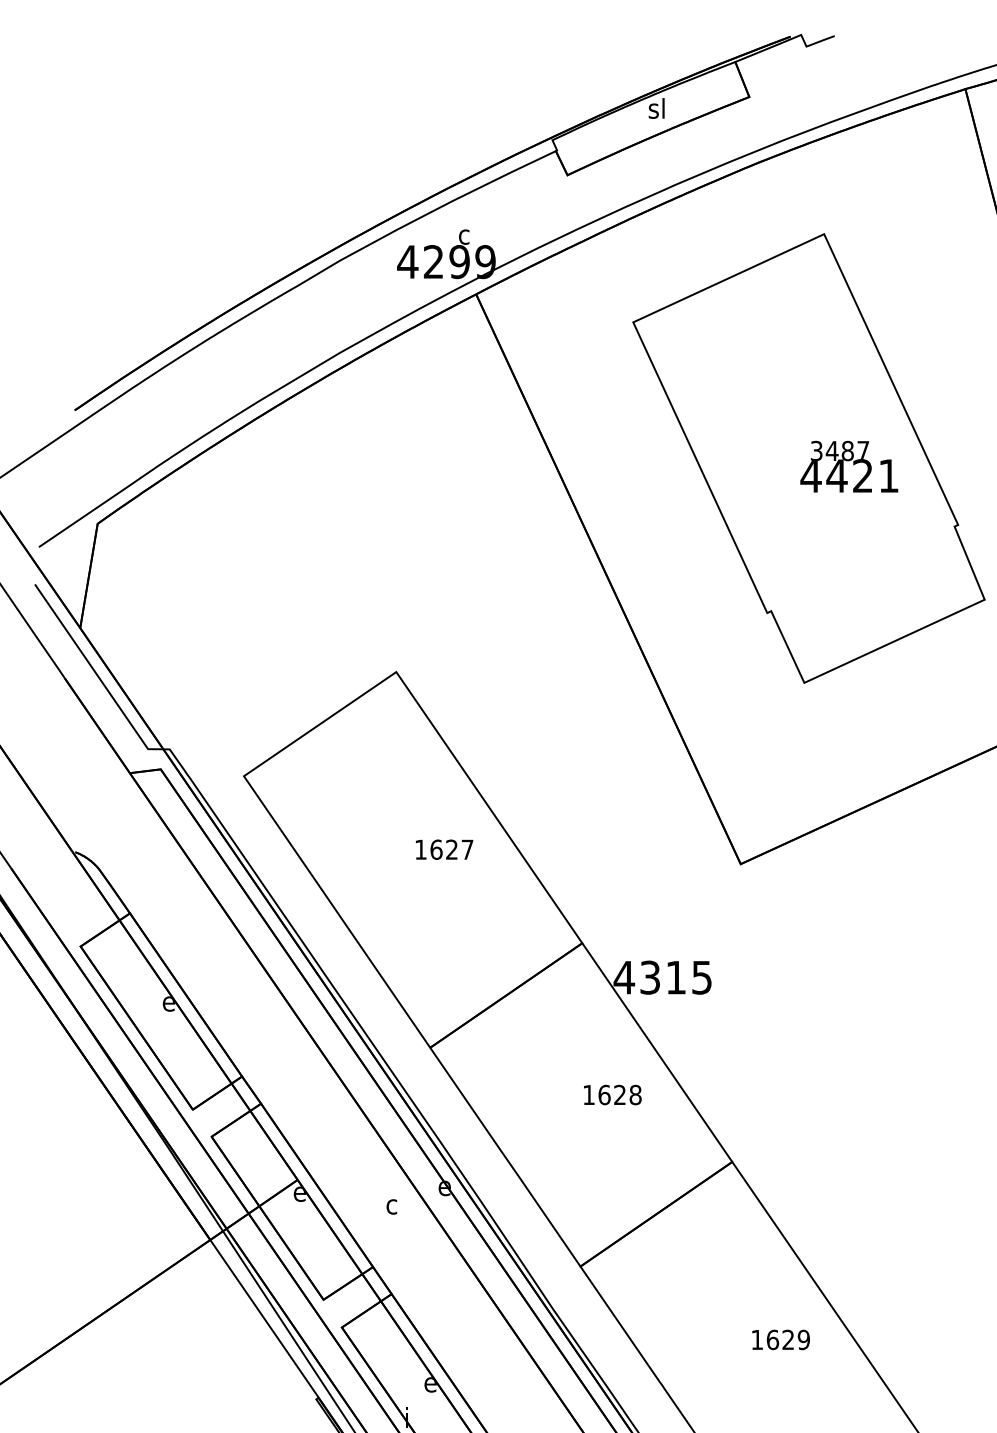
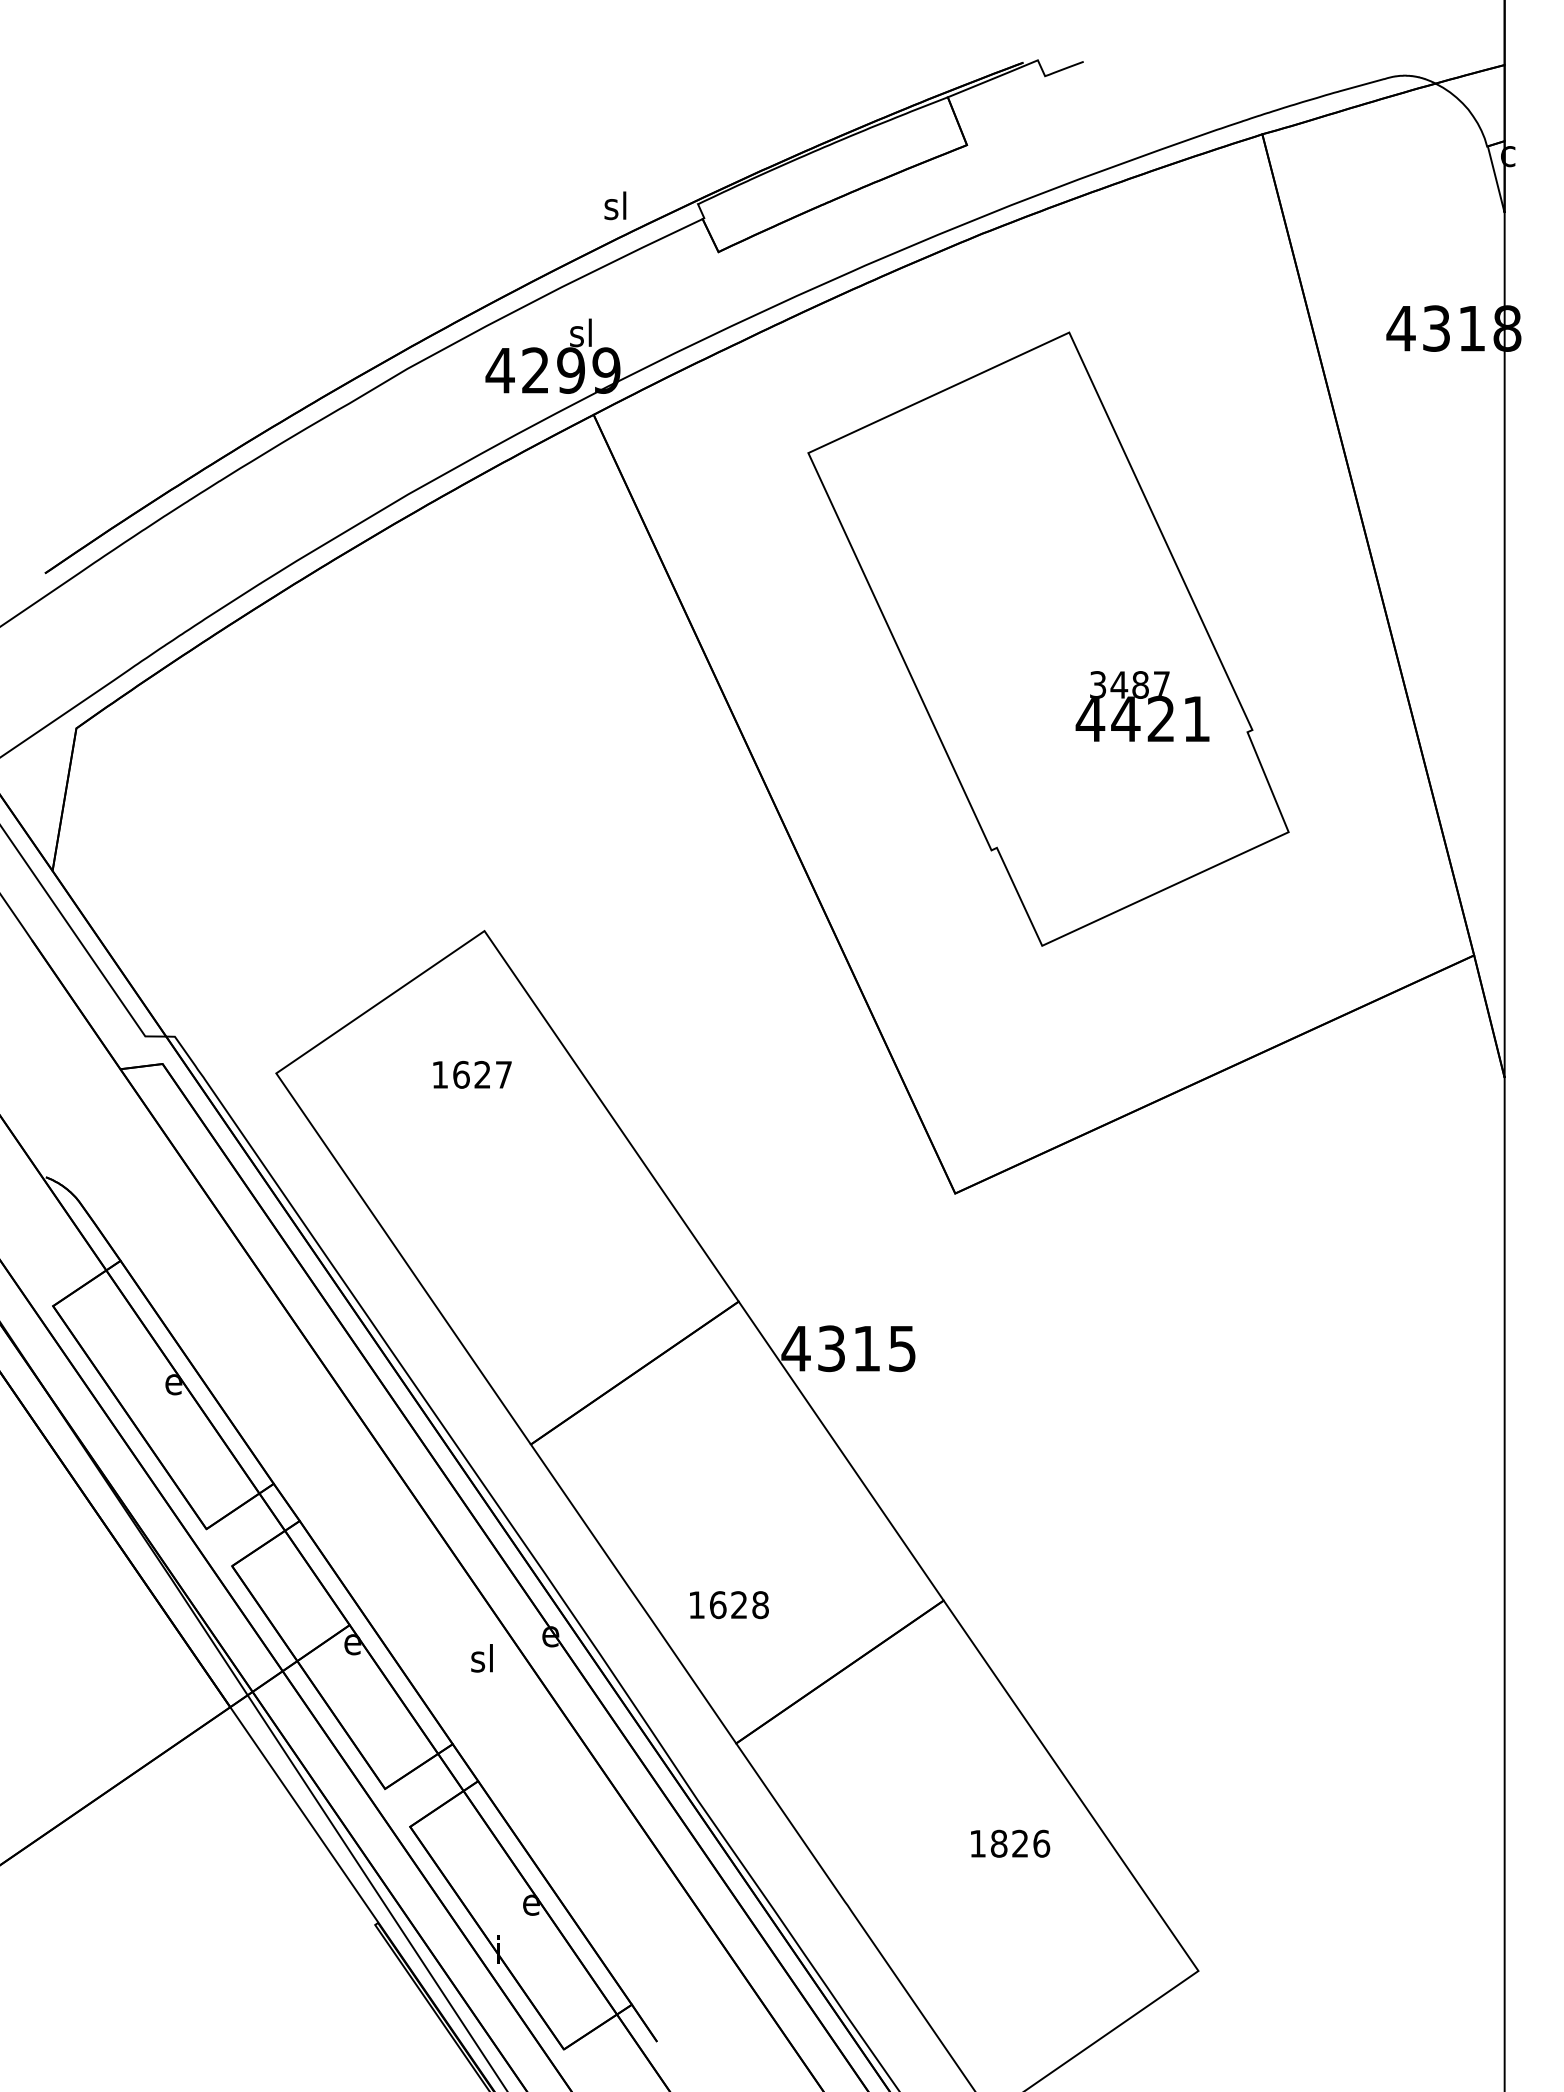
text: (656, 108) -> (615, 205), moved
text: (466, 234) -> (580, 332), c -> sl
text: (849, 466) -> (1142, 706), moved
text: (444, 849) -> (472, 1074), moved
text: (612, 1095) -> (729, 1605), moved
text: (394, 1204) -> (481, 1658), c -> sl
text: (788, 1339) -> (1020, 1843), 1629 -> 1826

